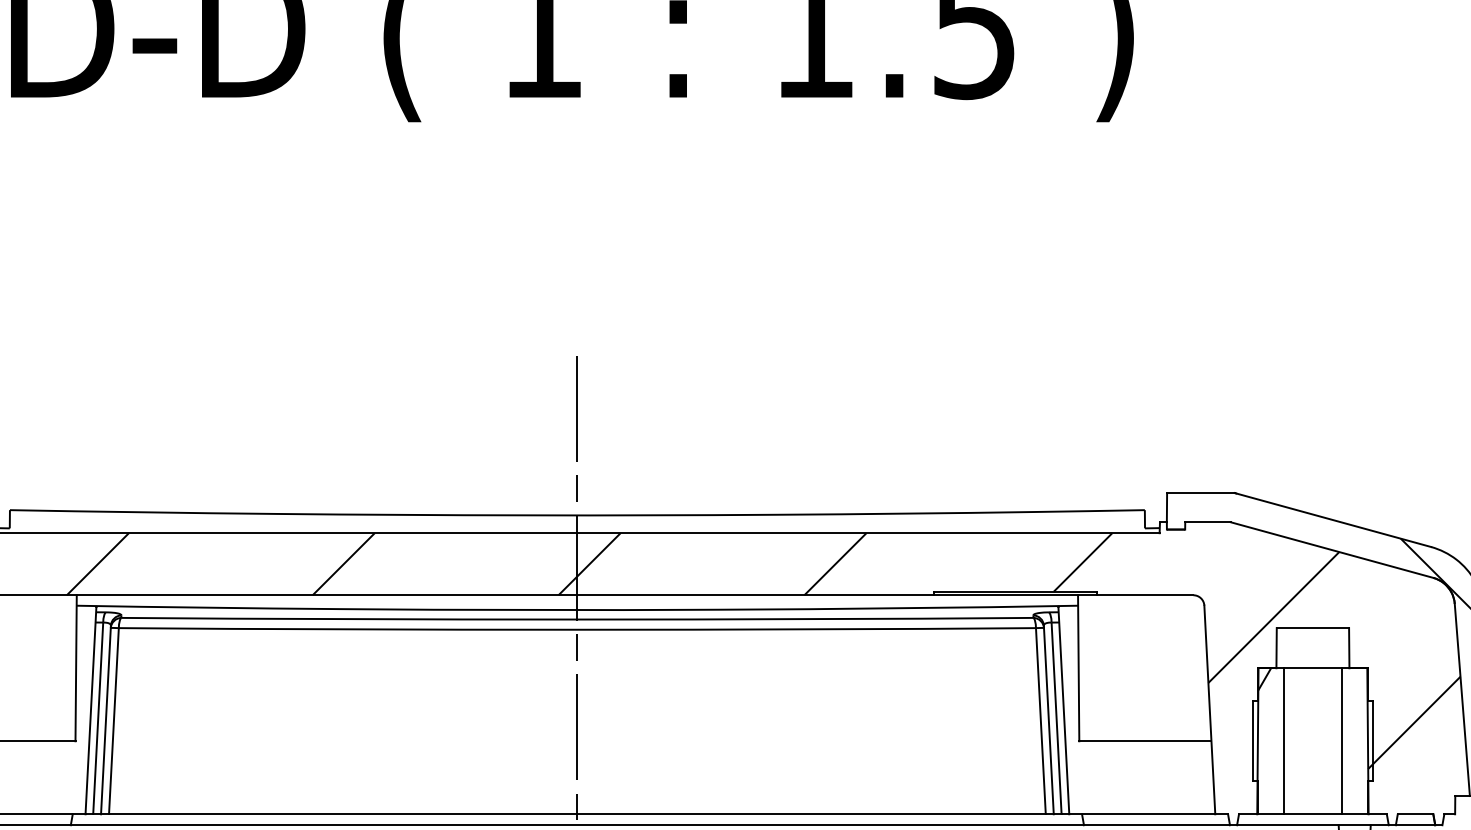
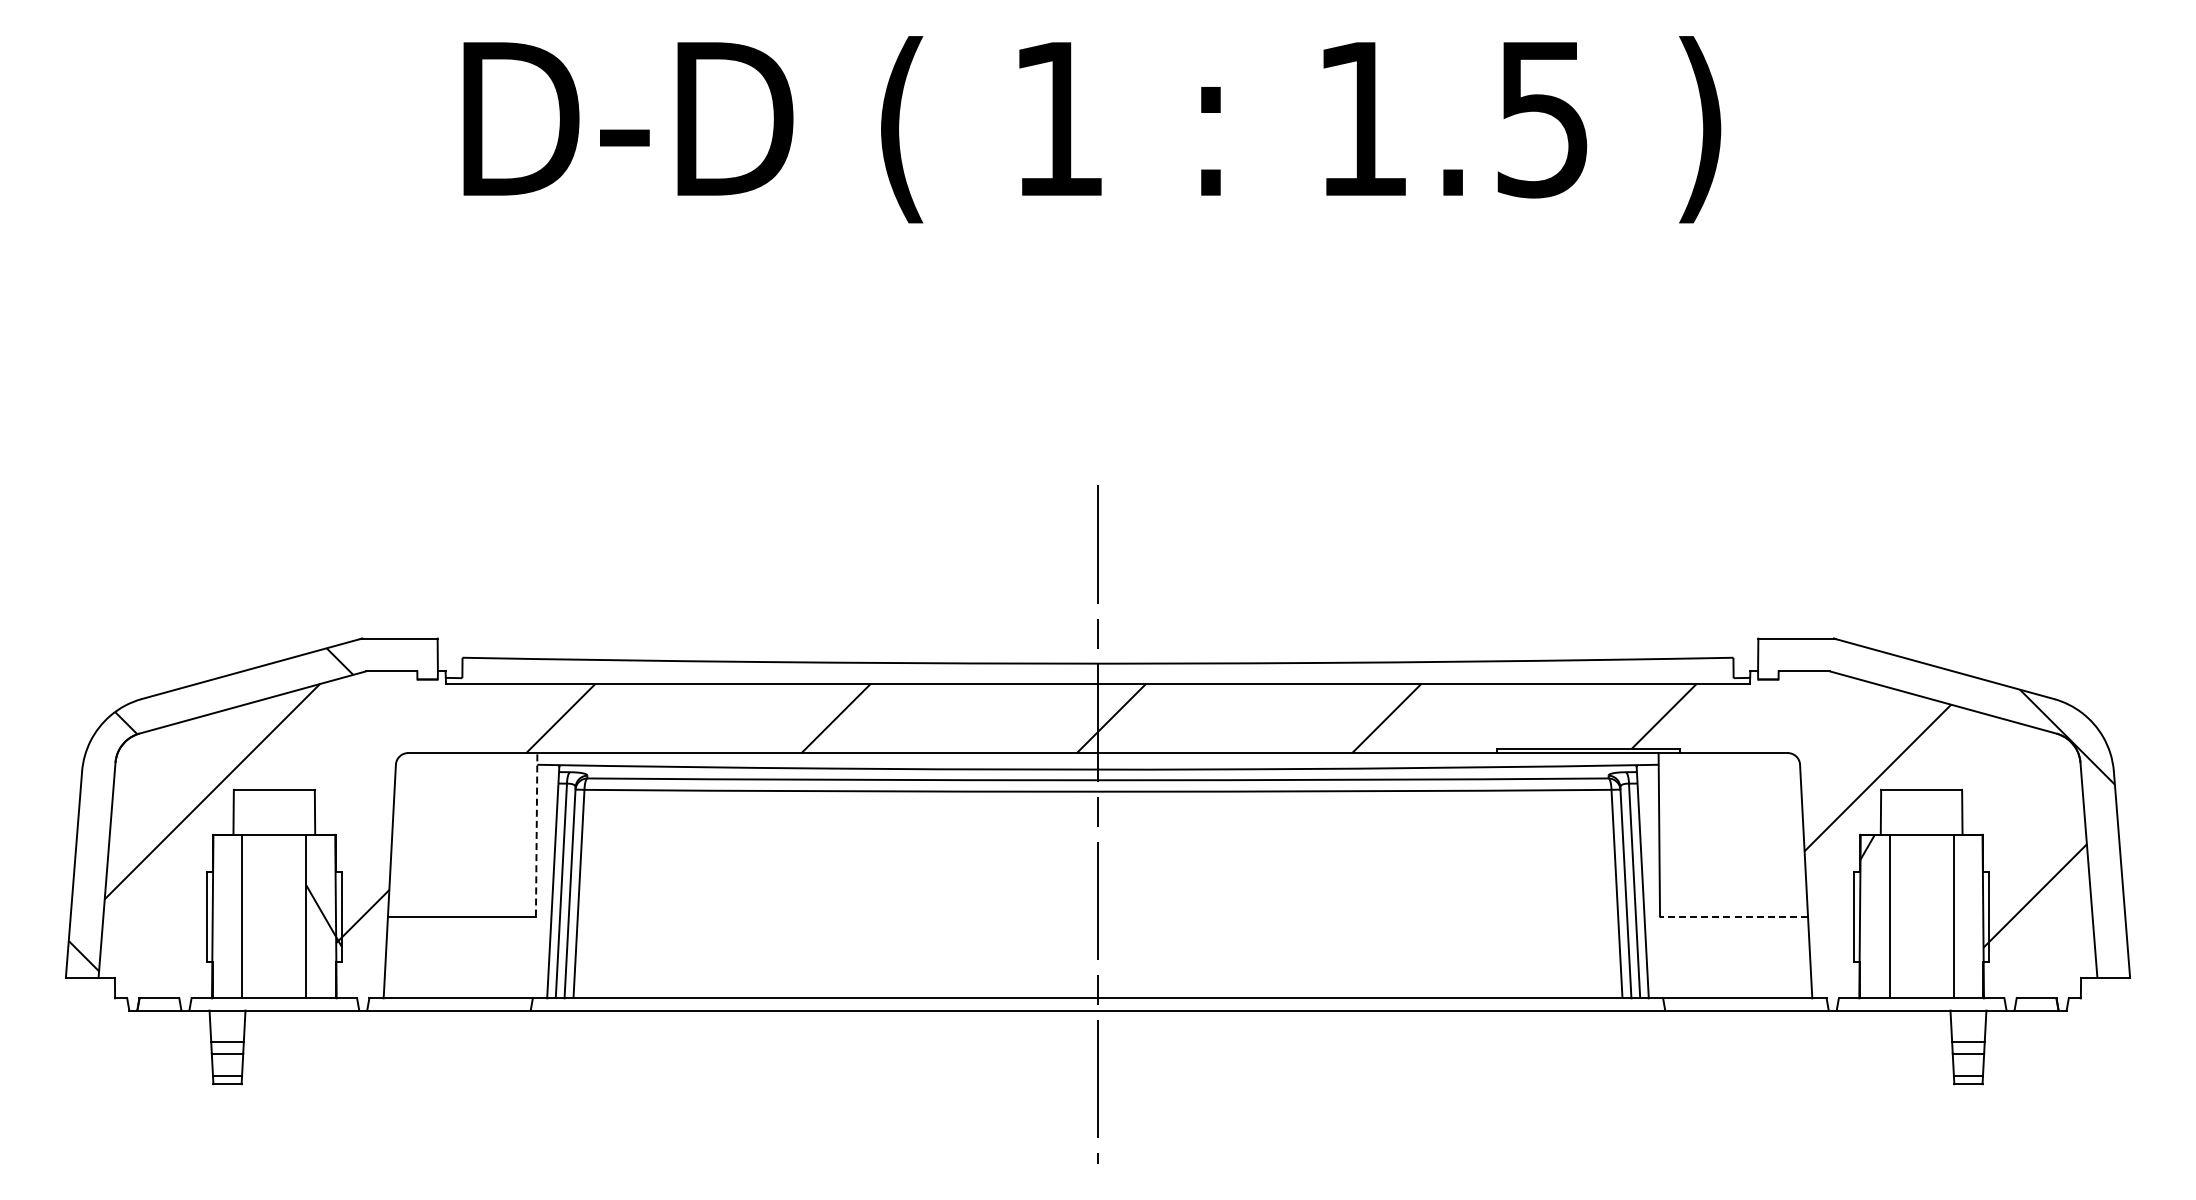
line: (75, 667) -> (536, 834), solid -> dashed
line: (1145, 741) -> (1734, 916), solid -> dashed

